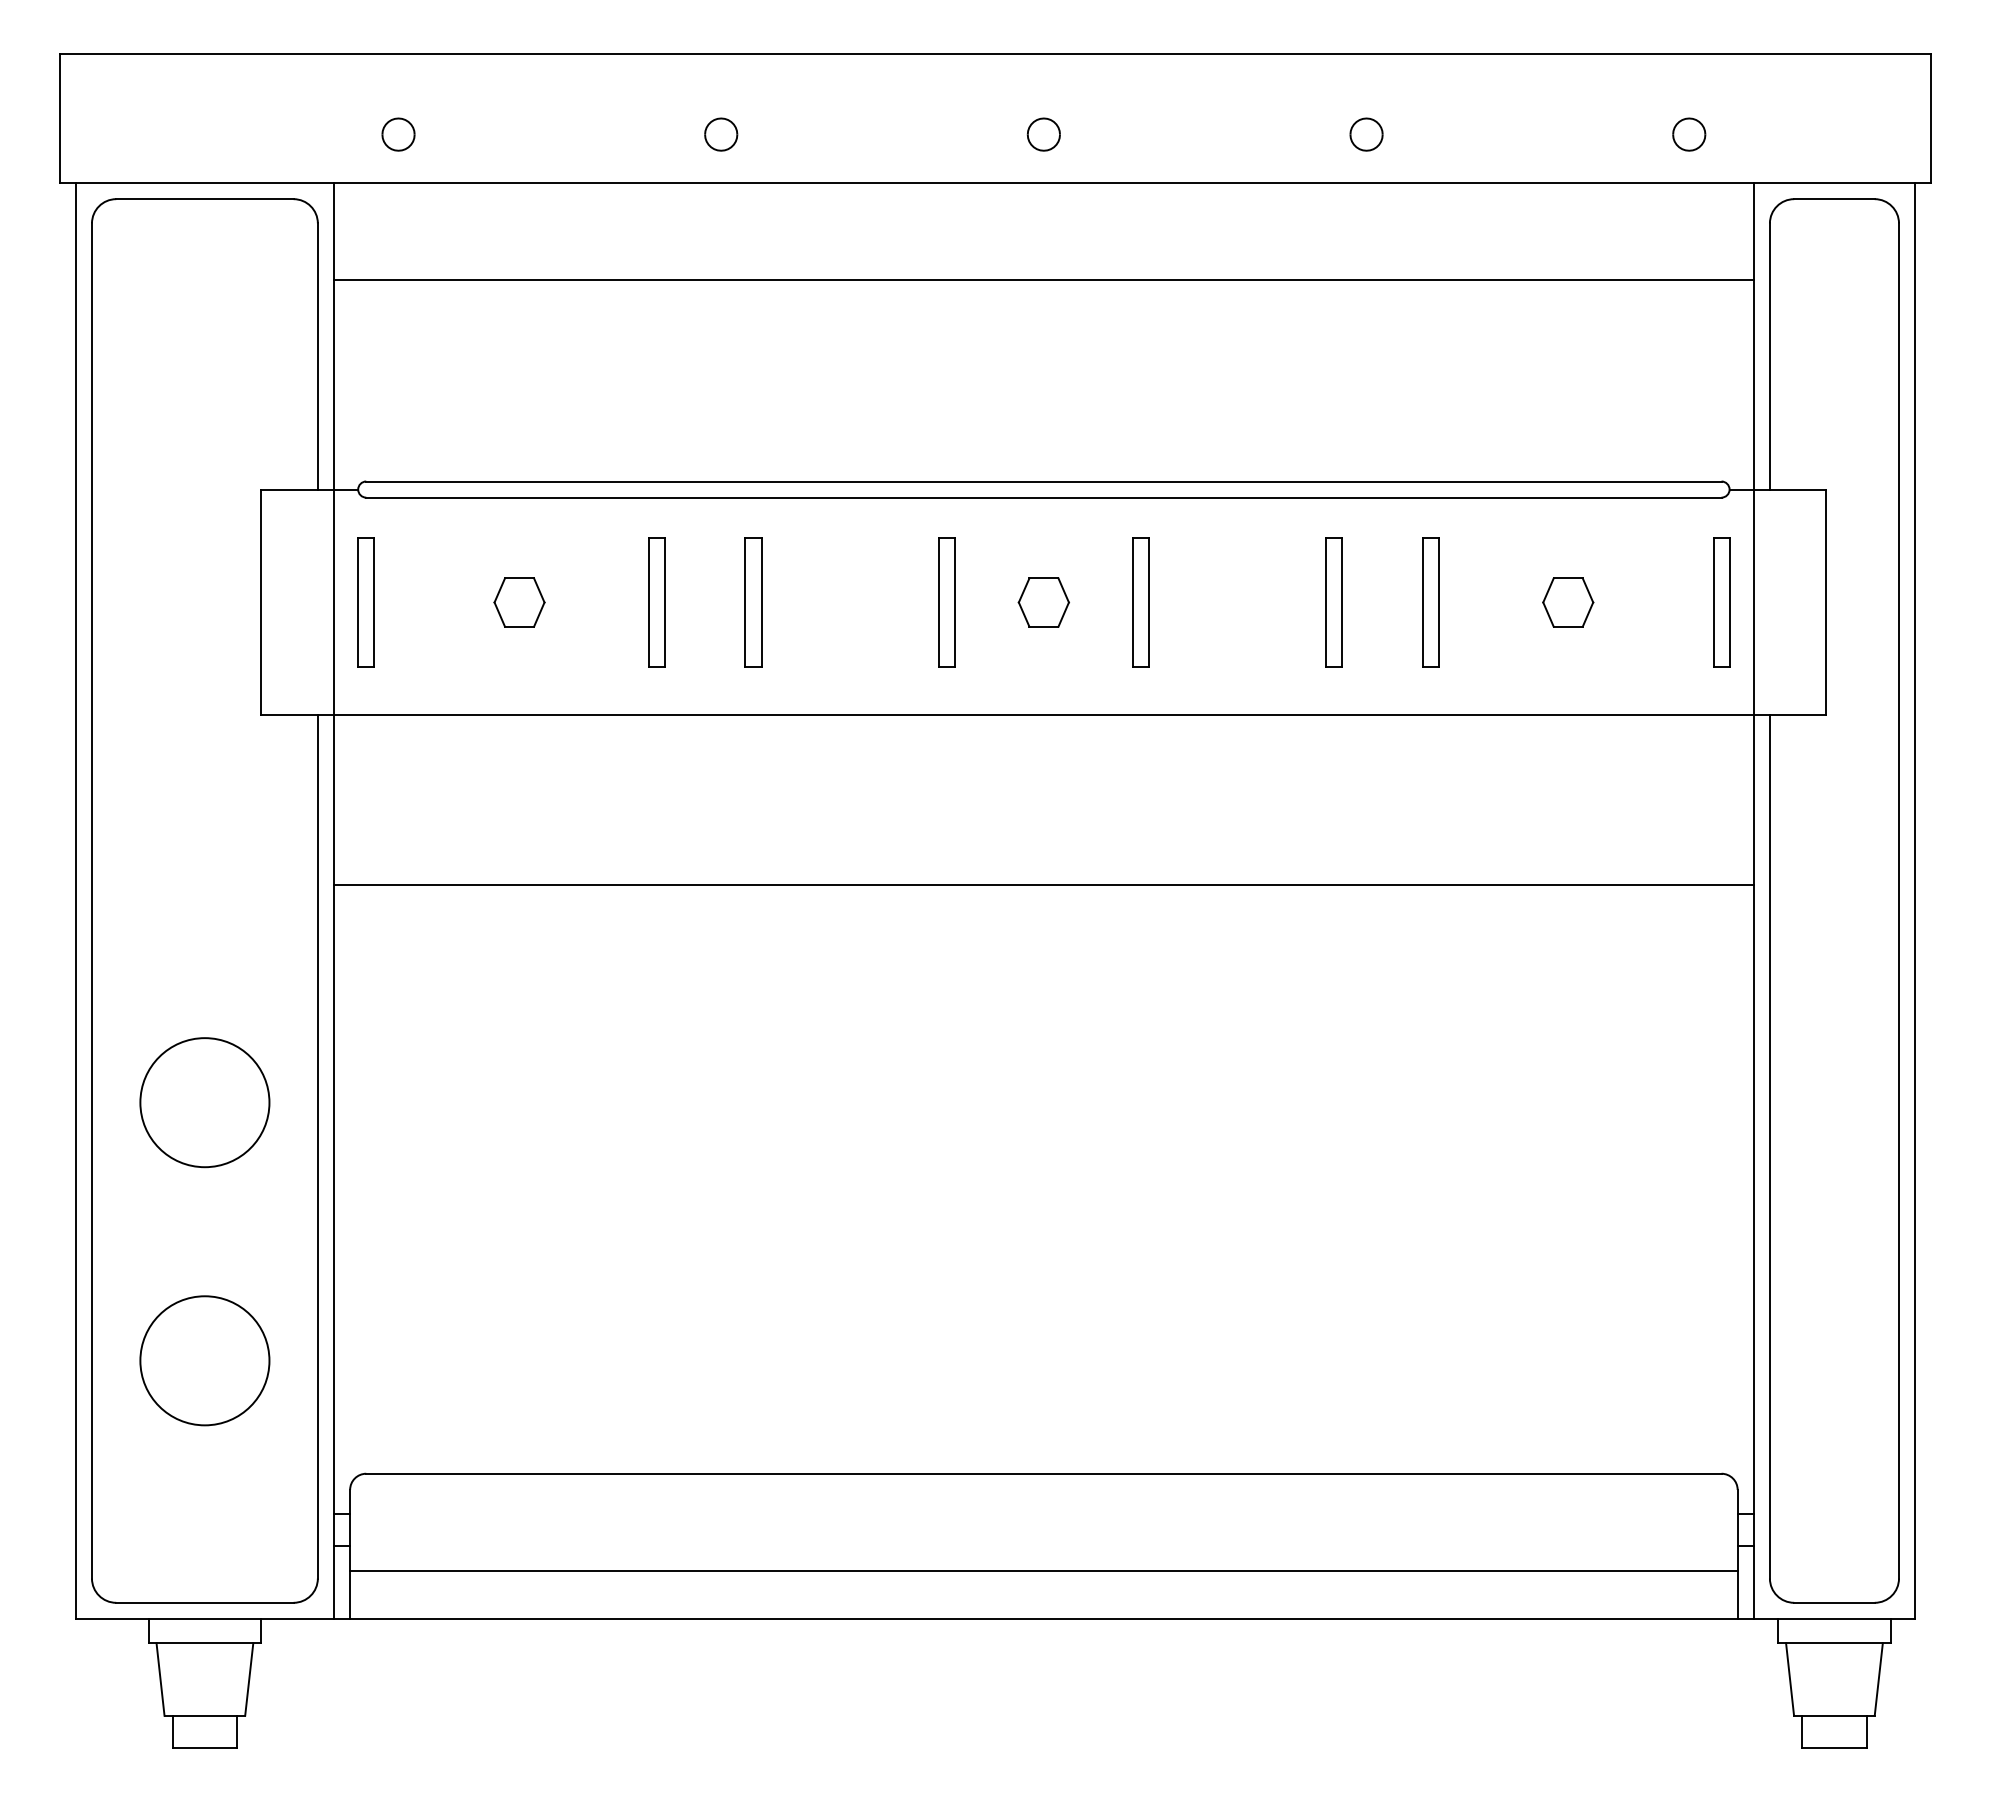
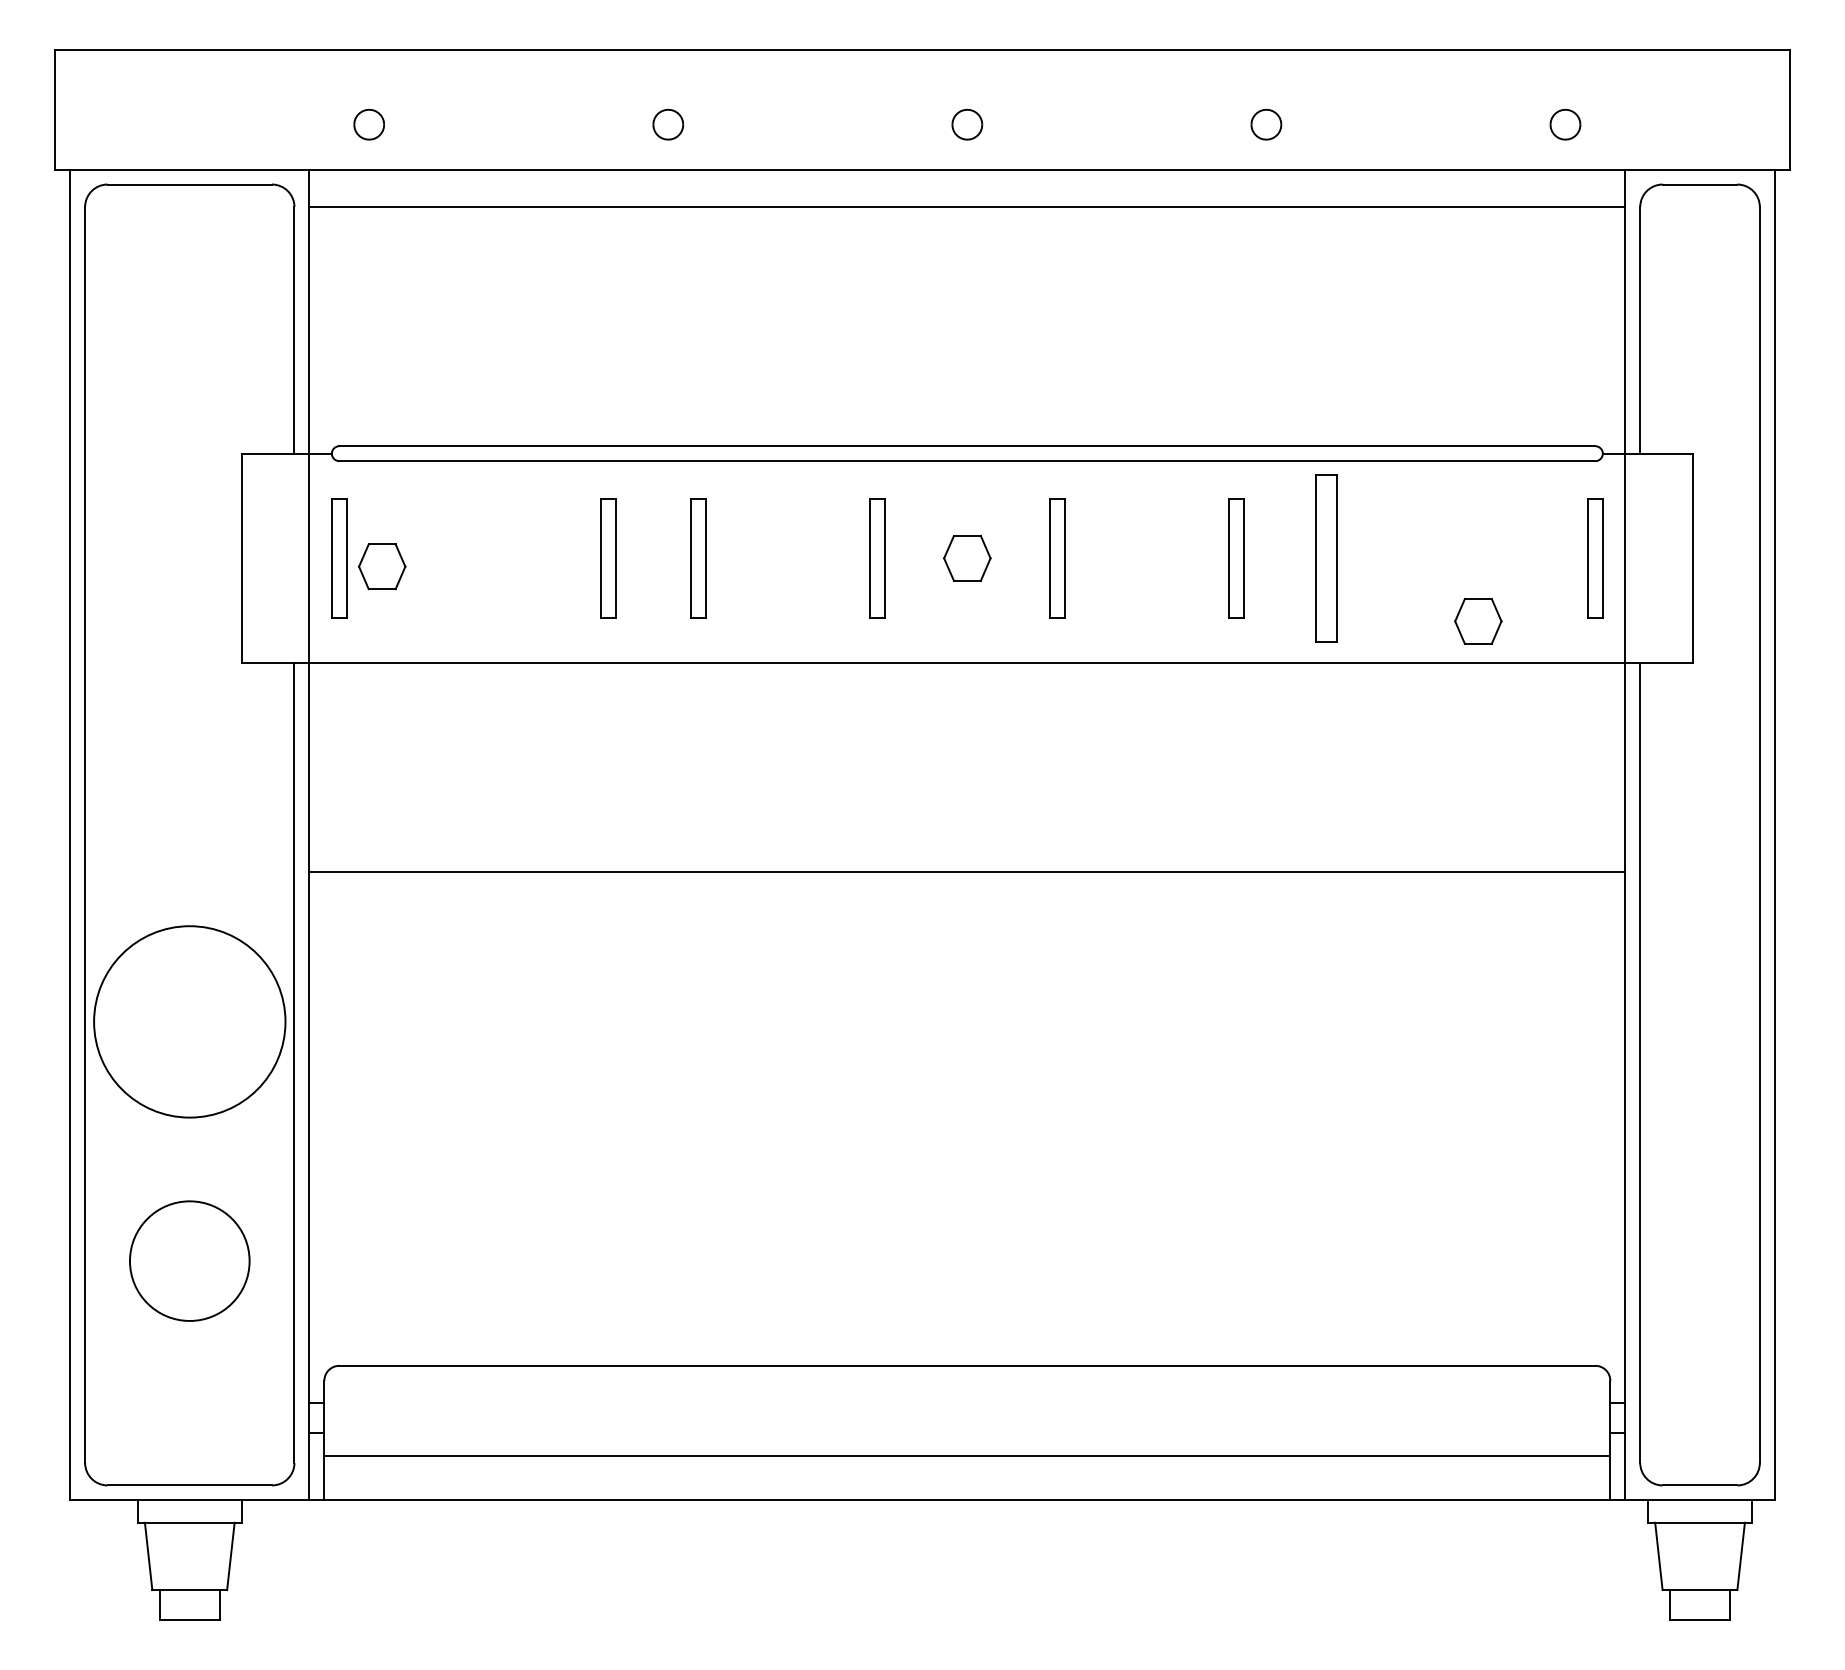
line: (1043, 279) -> (966, 207), moved
part: (519, 602) -> (382, 566), moved
part: (1430, 602) -> (1325, 558), size x1.4
part: (1568, 602) -> (1478, 621), moved
line: (1043, 884) -> (966, 871), moved
circle: (204, 1102) -> (189, 1021), size x1.6

